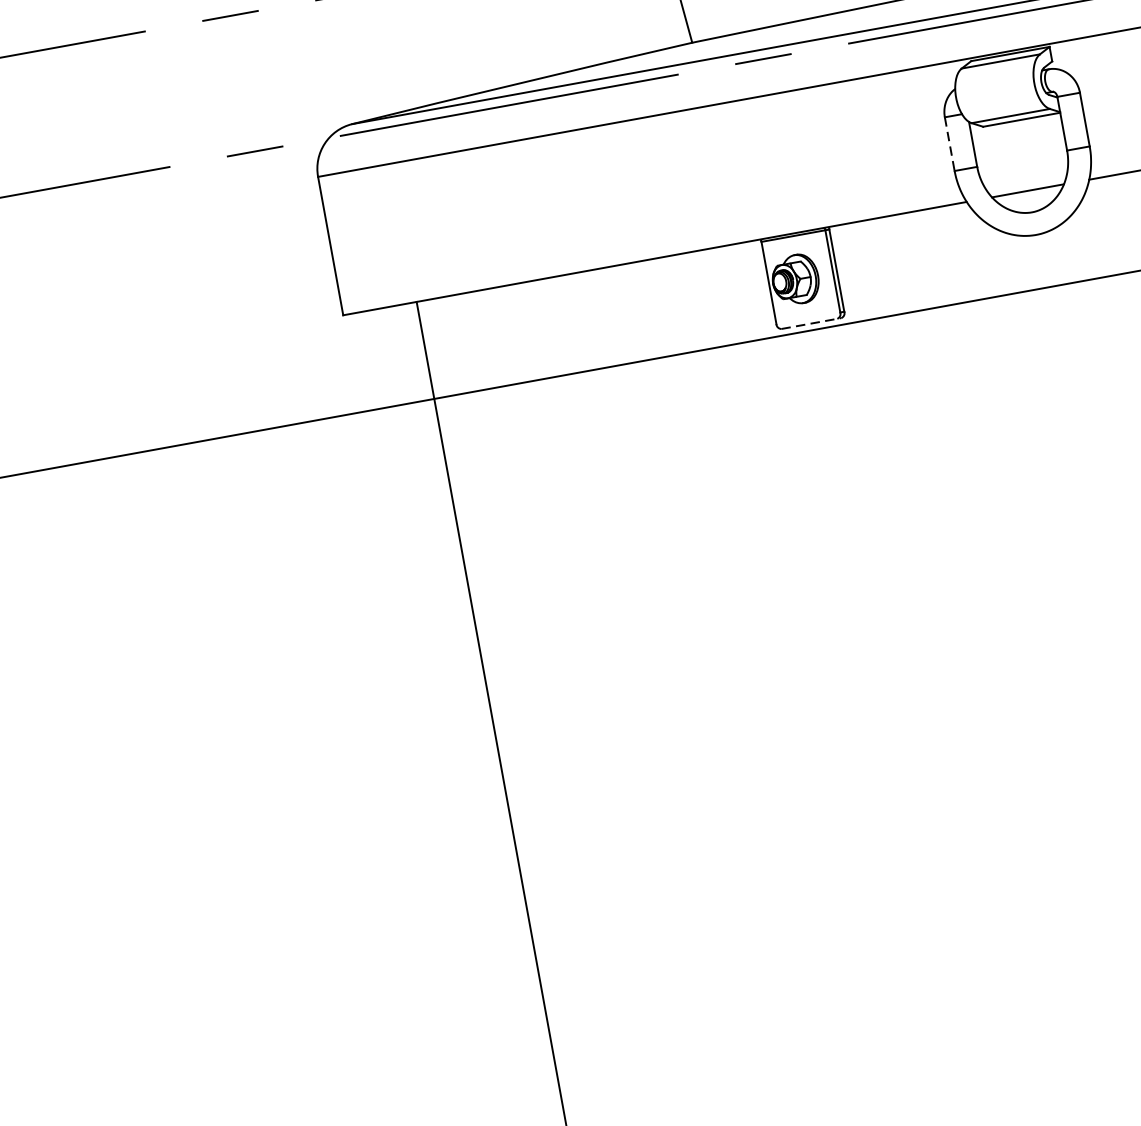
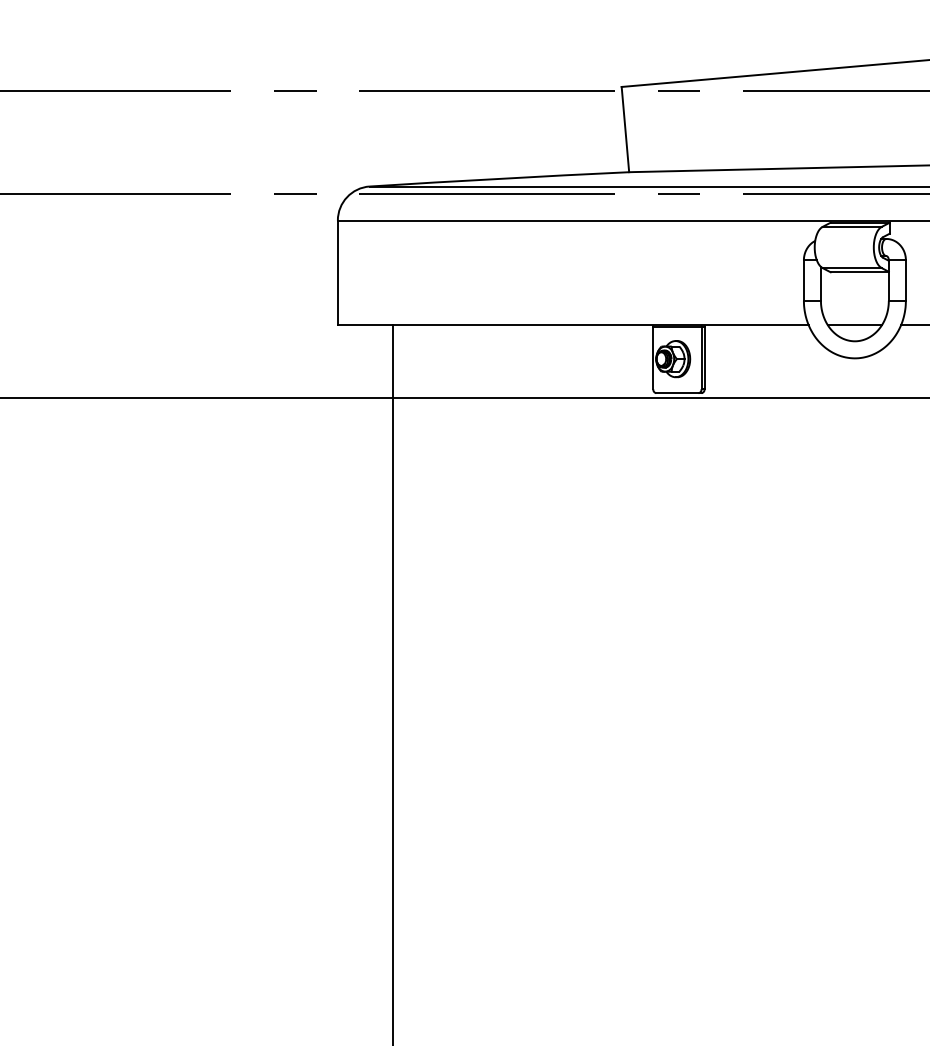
line: (949, 145) -> (803, 281), dashed -> solid
line: (810, 323) -> (678, 393), dashed -> solid

